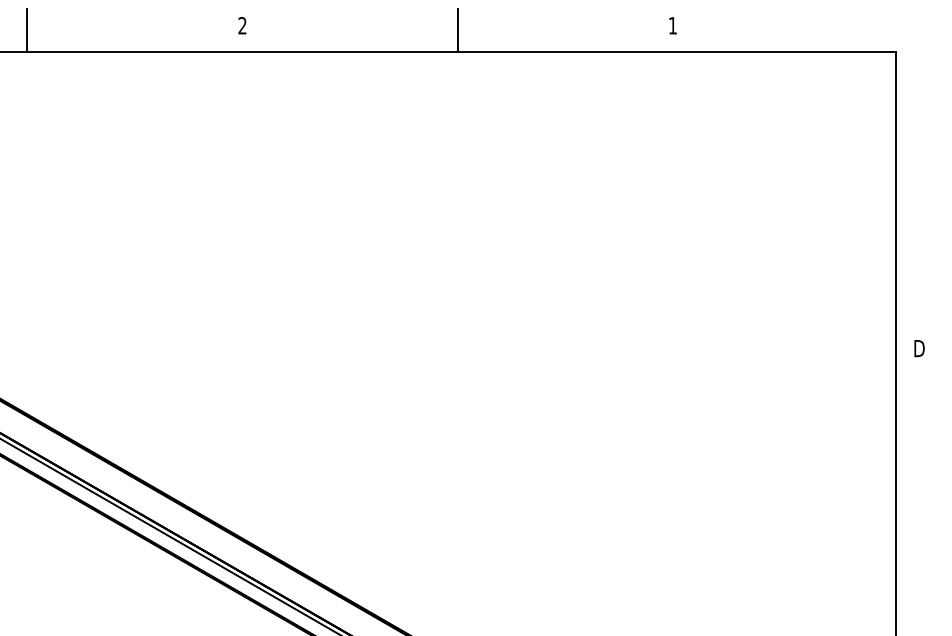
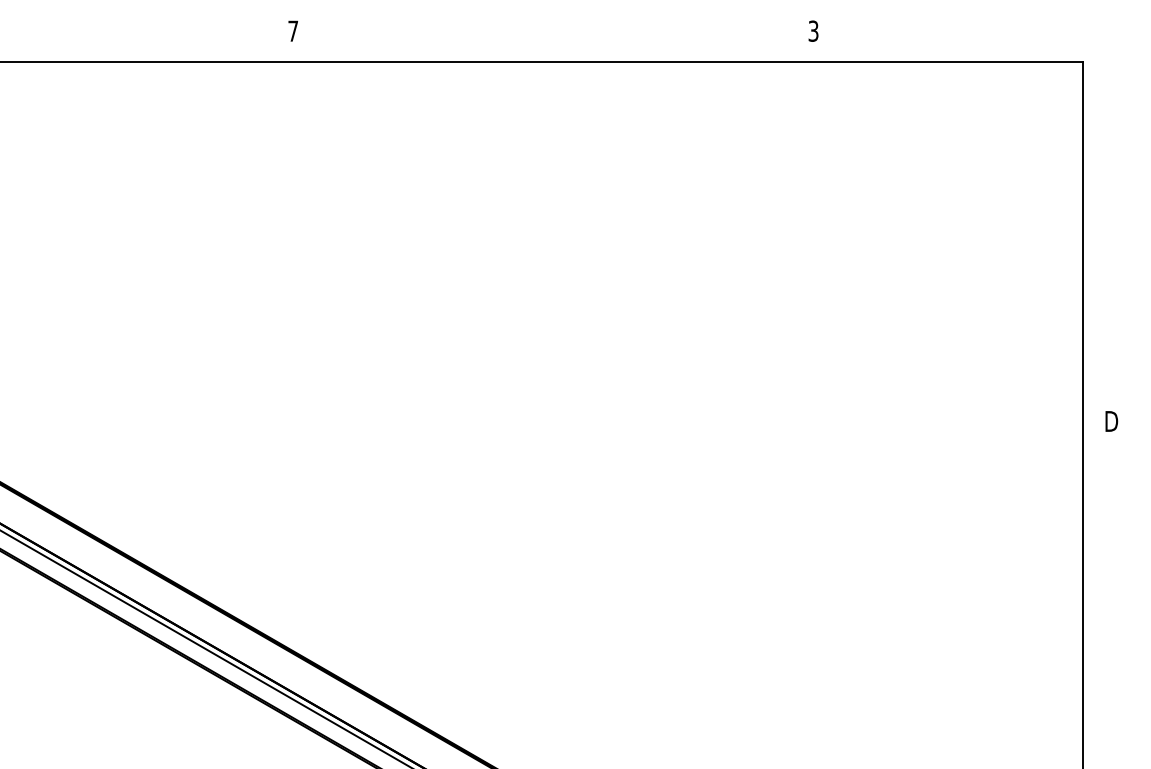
text: (242, 25) -> (293, 30), 2 -> 7
text: (672, 25) -> (813, 30), 1 -> 3
line: (27, 29) -> (33, 35), removed
line: (457, 29) -> (553, 35), removed

